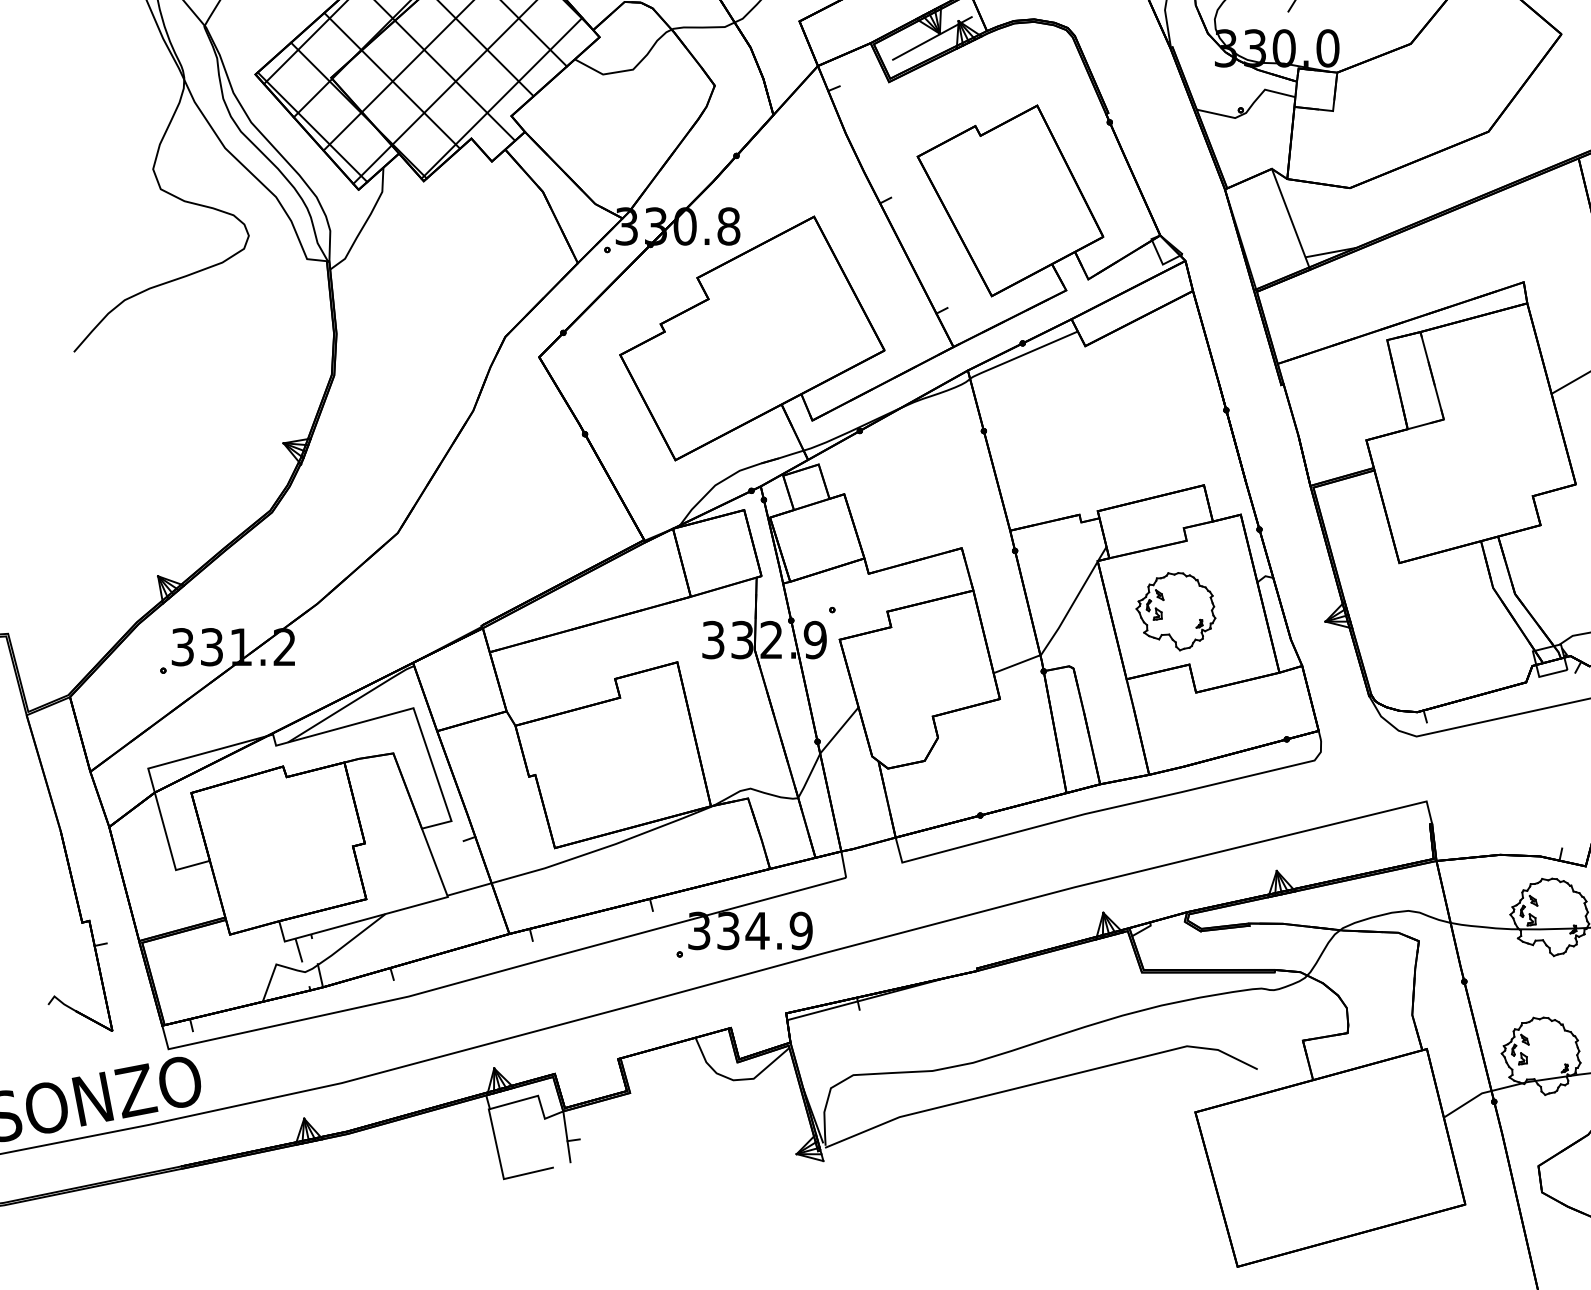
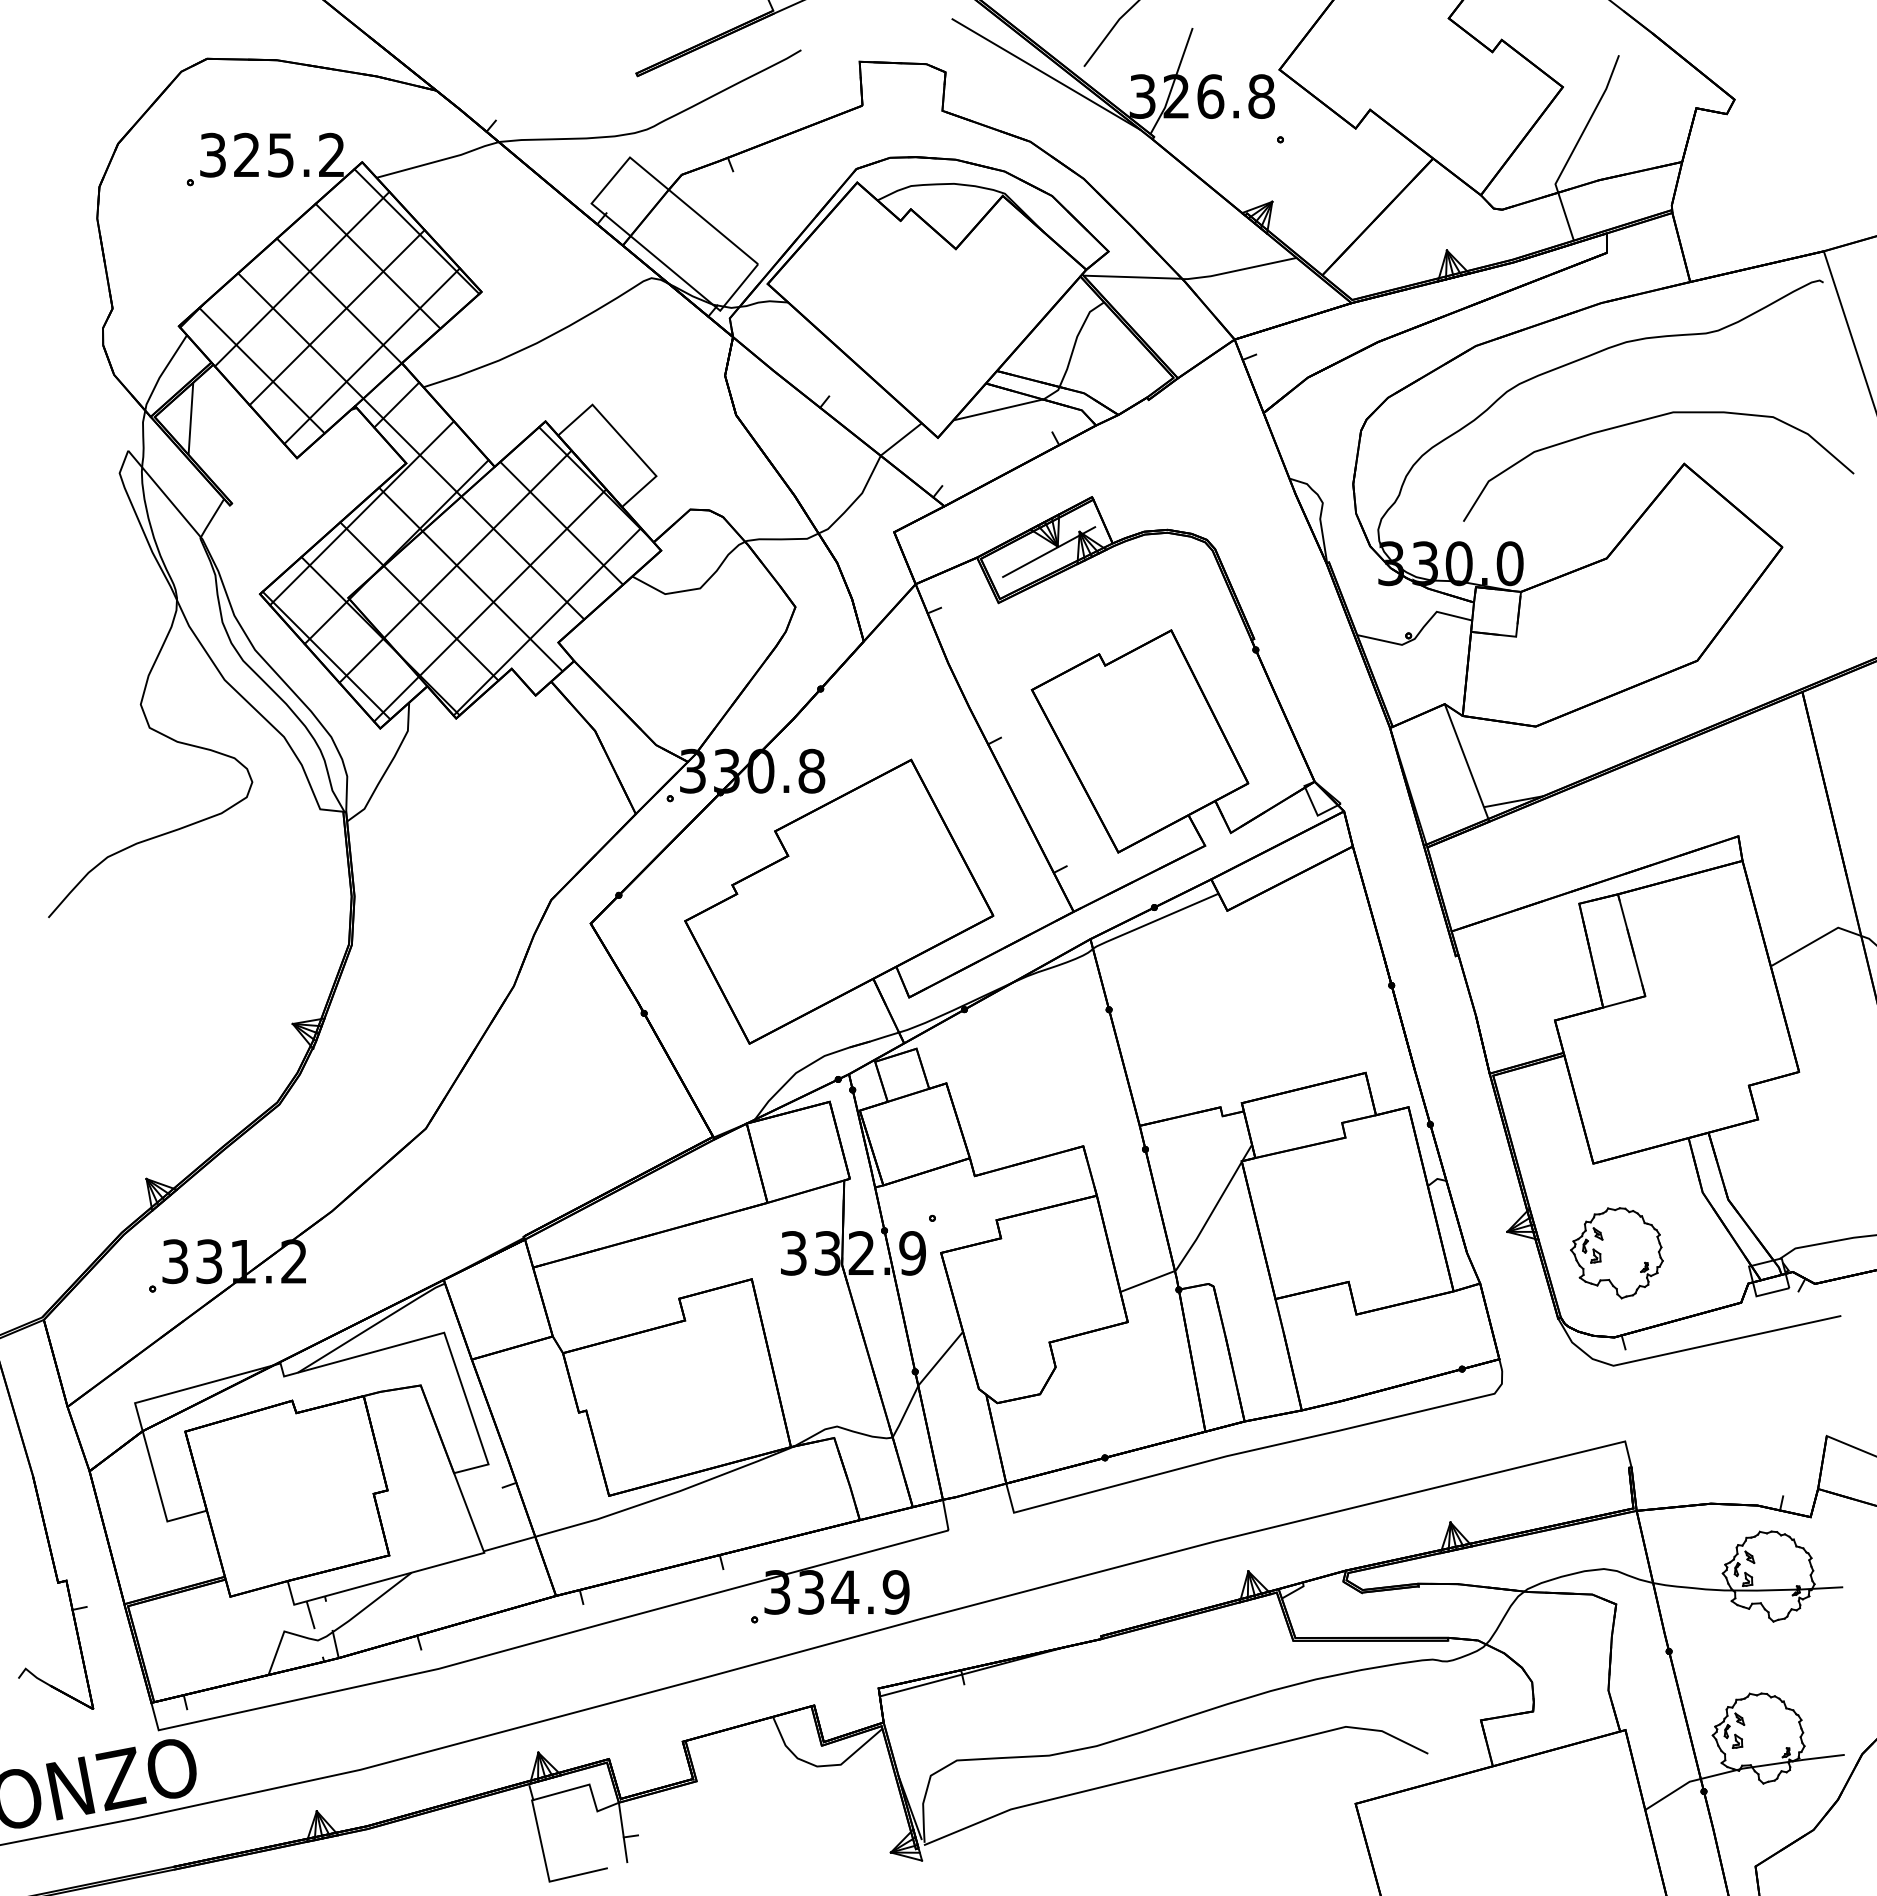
part: (1175, 611) -> (1616, 1253), moved

